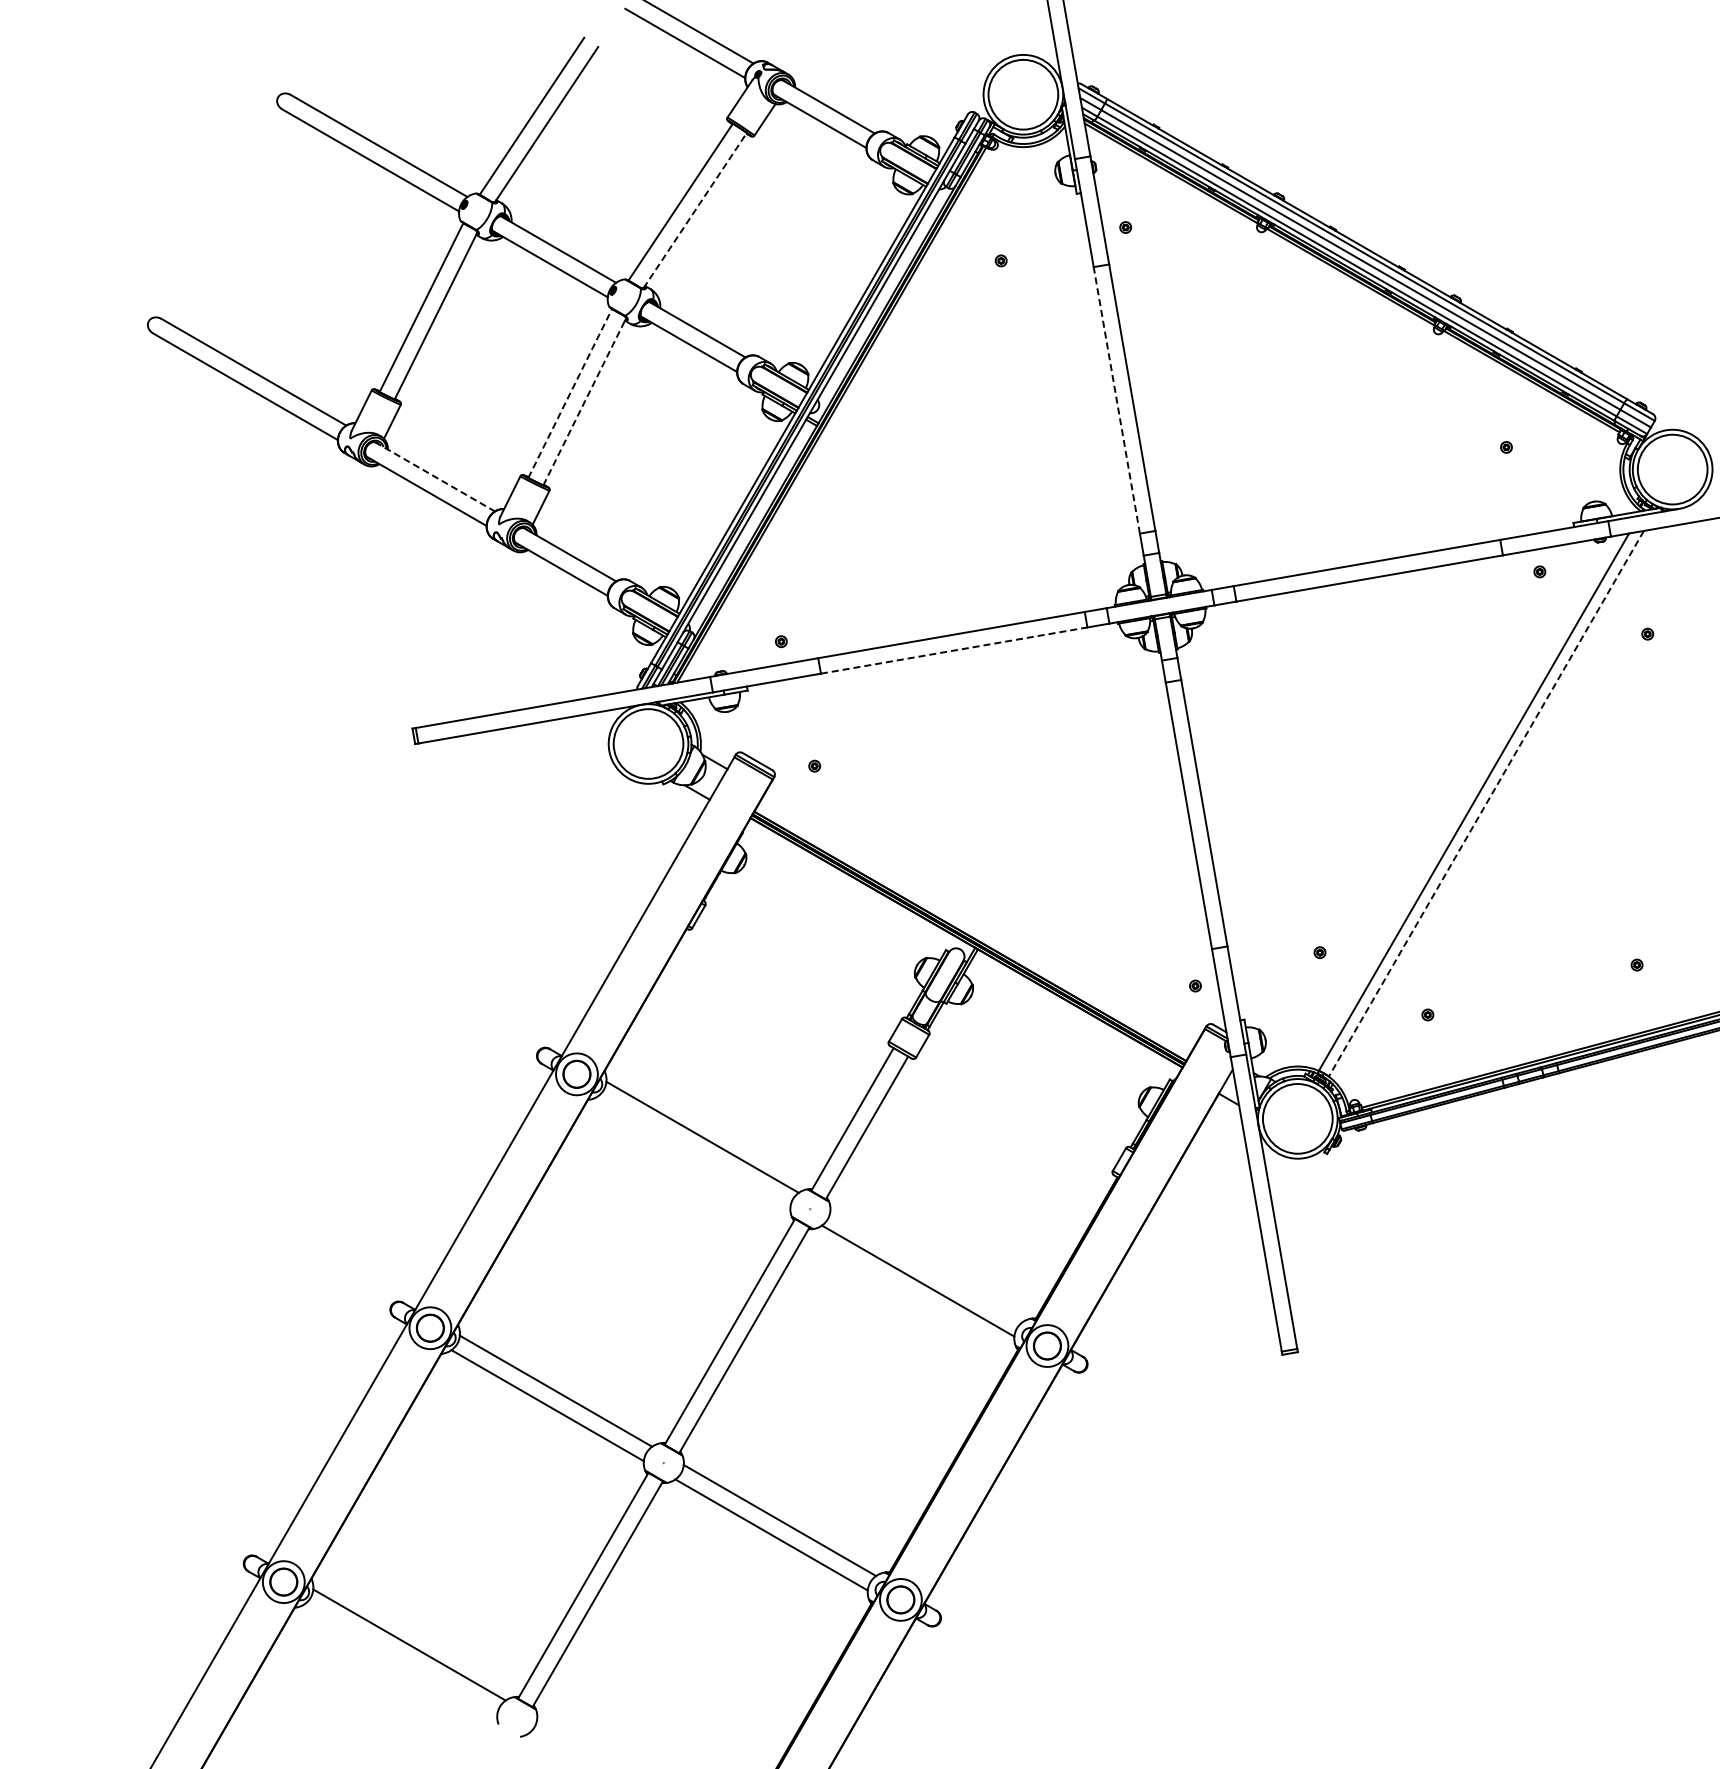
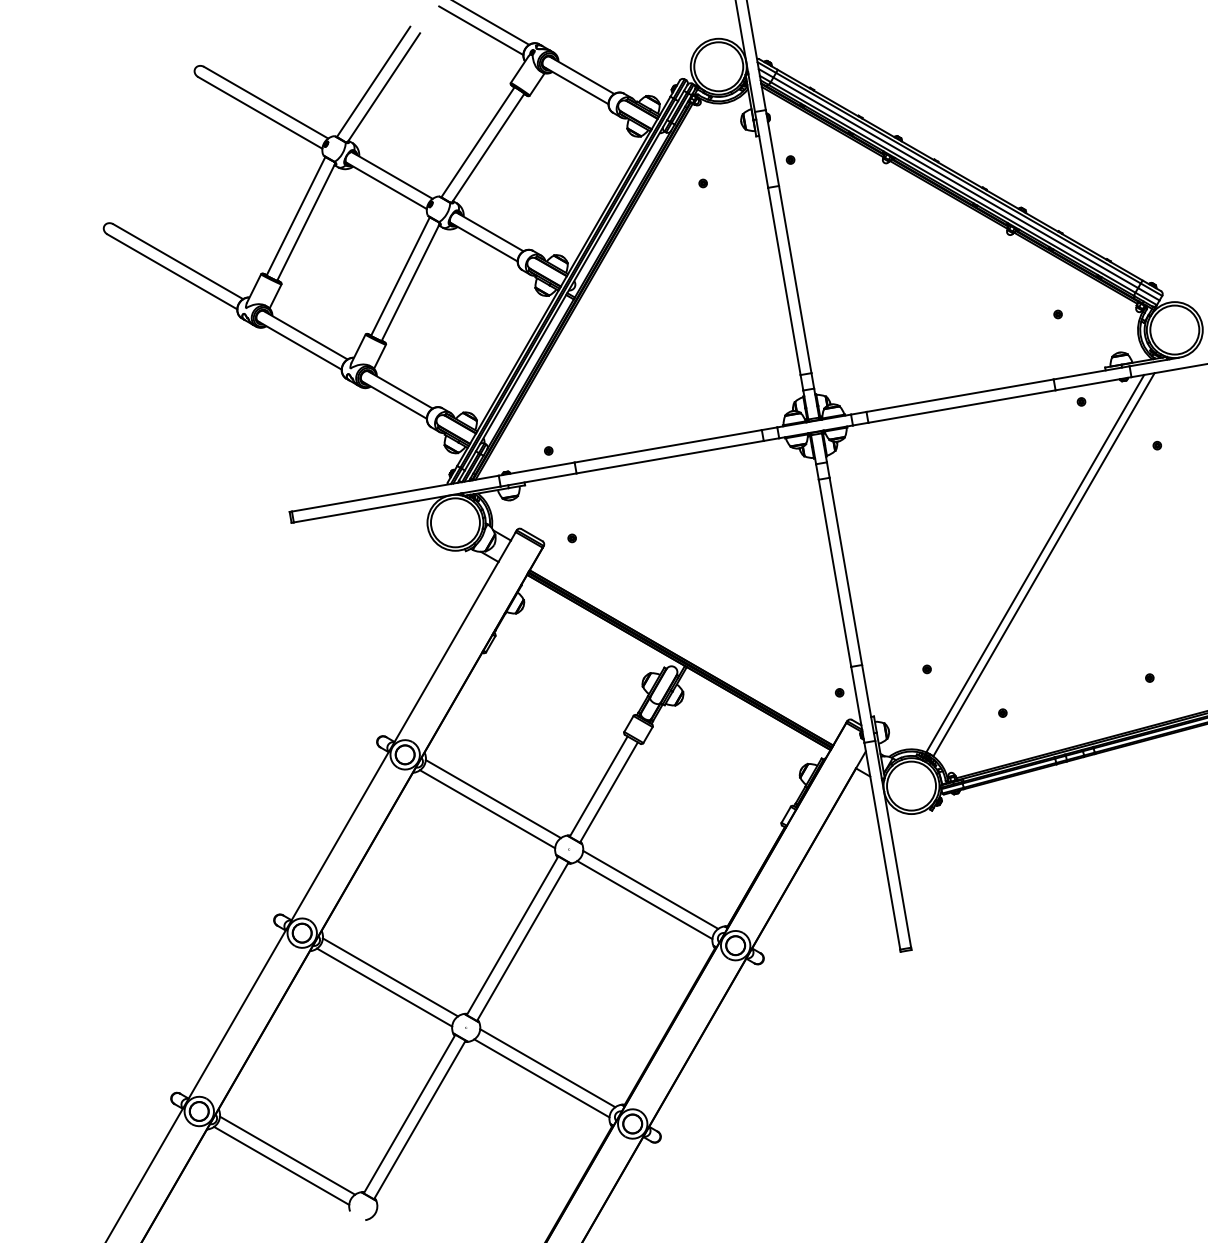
line: (695, 210) -> (488, 148), dashed -> solid
line: (570, 393) -> (400, 276), dashed -> solid
line: (1116, 399) -> (784, 280), dashed -> solid
line: (584, 401) -> (410, 282), dashed -> solid
line: (435, 477) -> (305, 335), dashed -> solid
line: (954, 650) -> (670, 457), dashed -> solid
line: (1486, 803) -> (1044, 564), dashed -> solid
line: (694, 1151) -> (487, 809), added
line: (926, 1266) -> (650, 889), added
line: (400, 1659) -> (281, 1165), added

